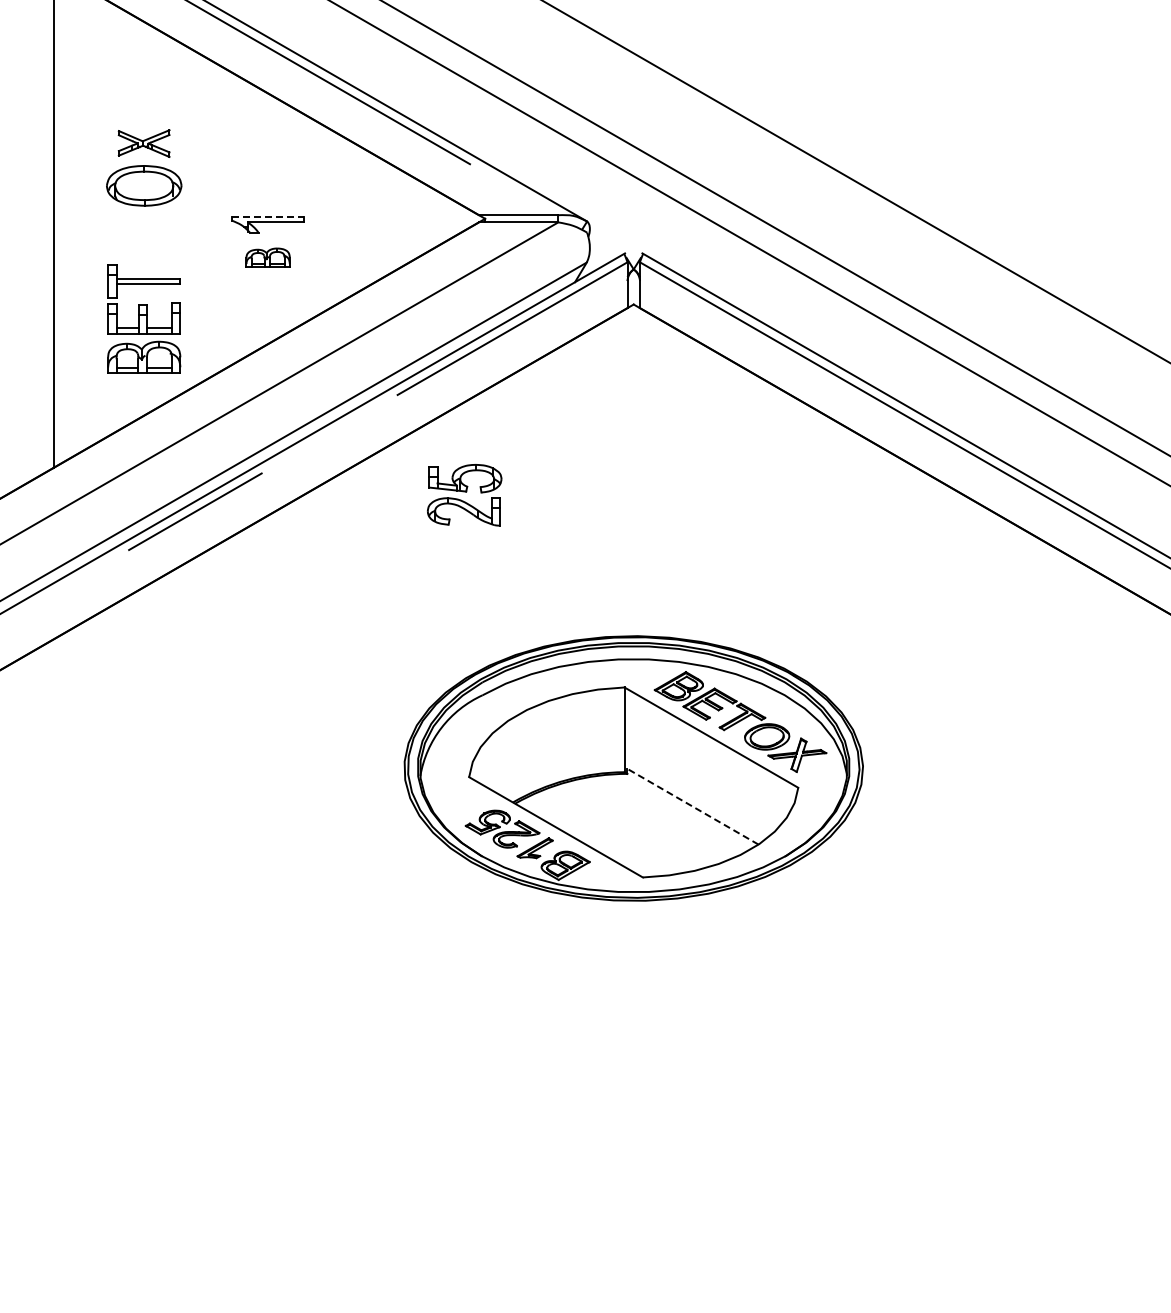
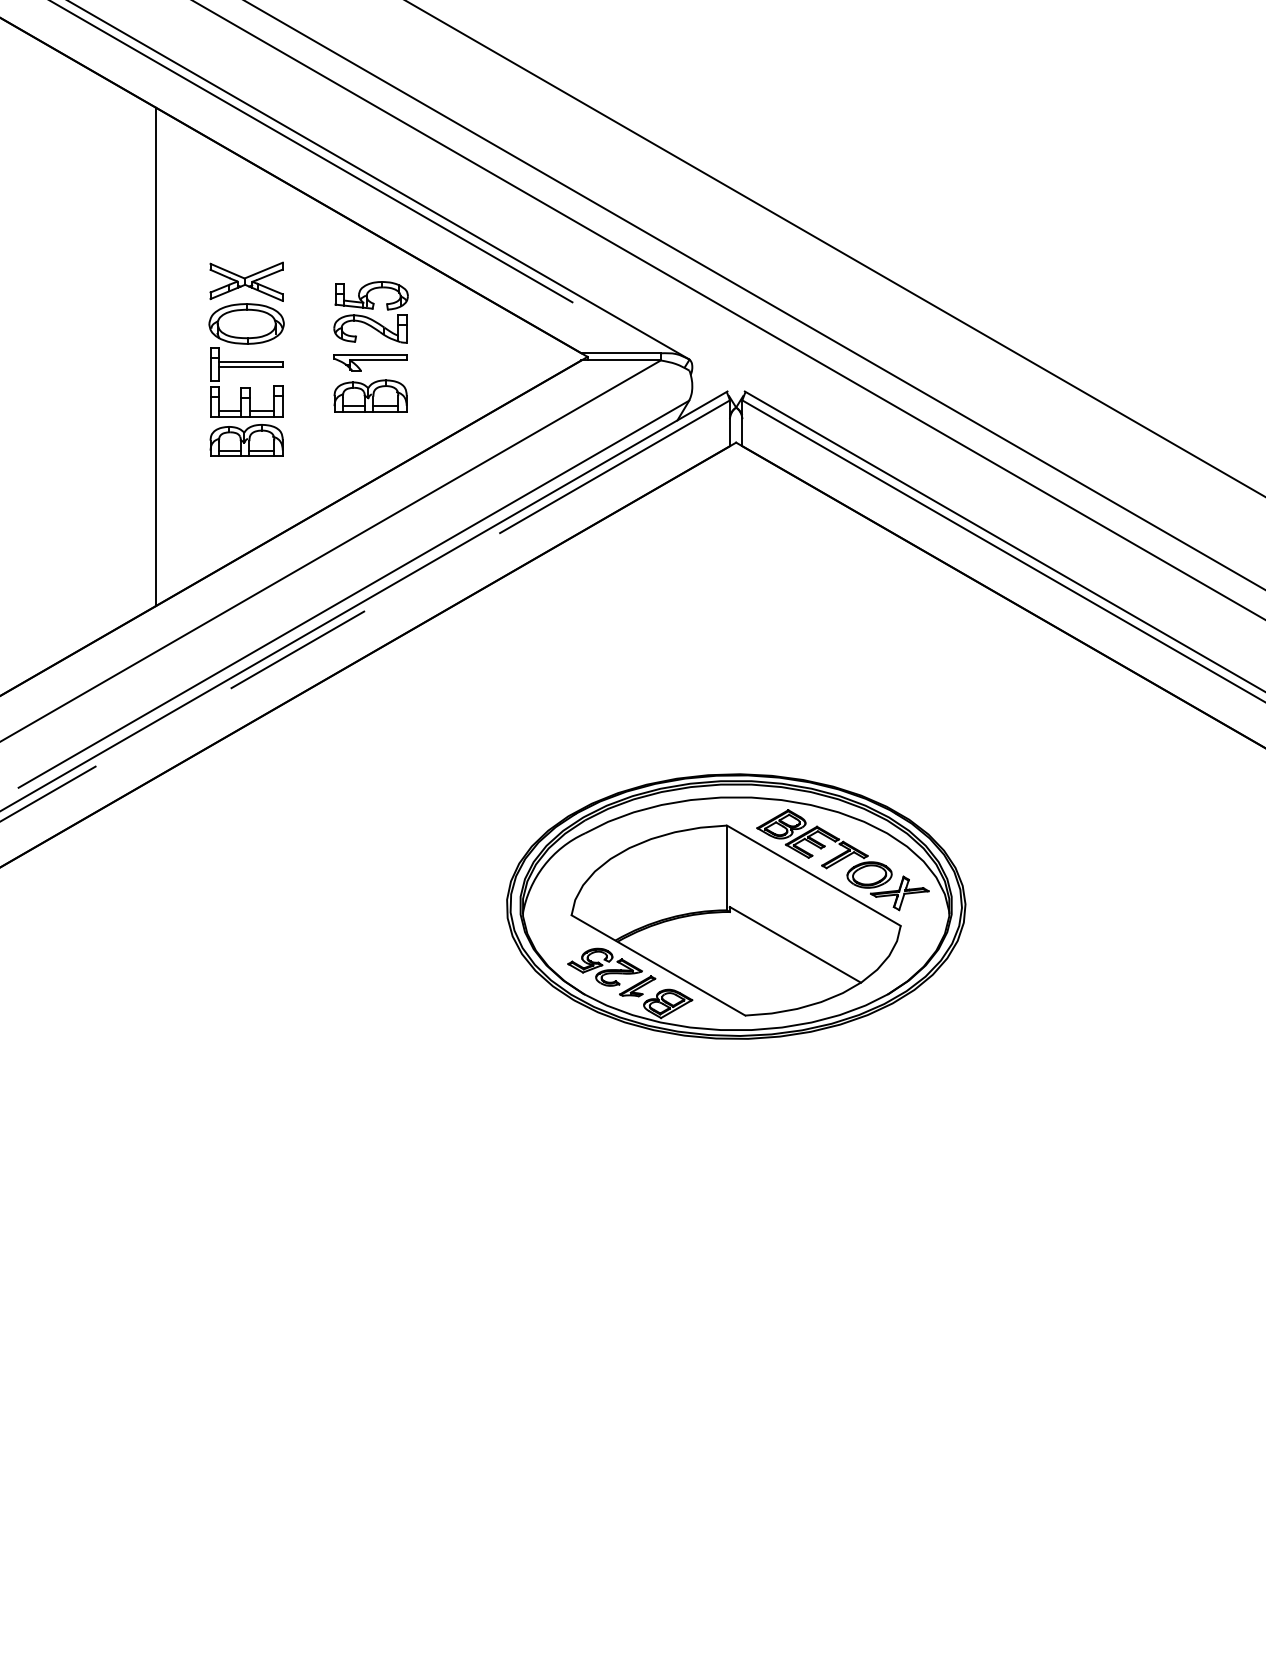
part: (144, 143) -> (246, 281), size x1.43
line: (269, 217) -> (371, 355), dashed -> solid
part: (268, 257) -> (370, 395), size x1.67
part: (144, 318) -> (246, 401), moved
part: (464, 495) -> (370, 312), moved
line: (693, 806) -> (795, 944), dashed -> solid

